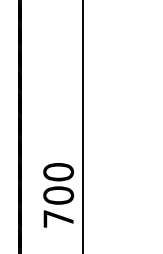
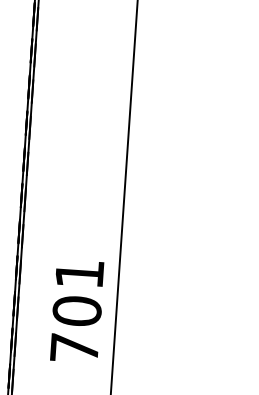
text: (58, 172) -> (79, 274), 700 -> 701

